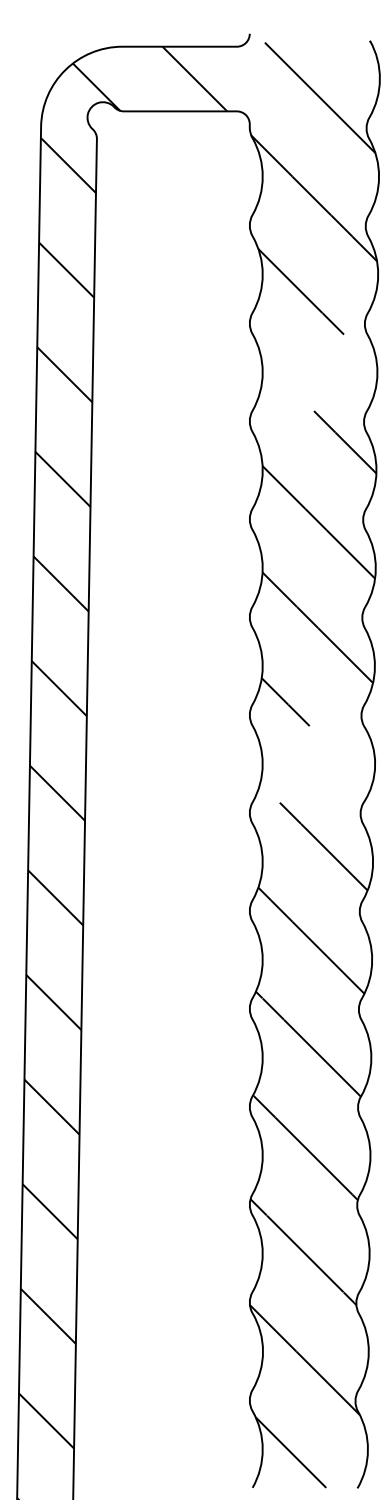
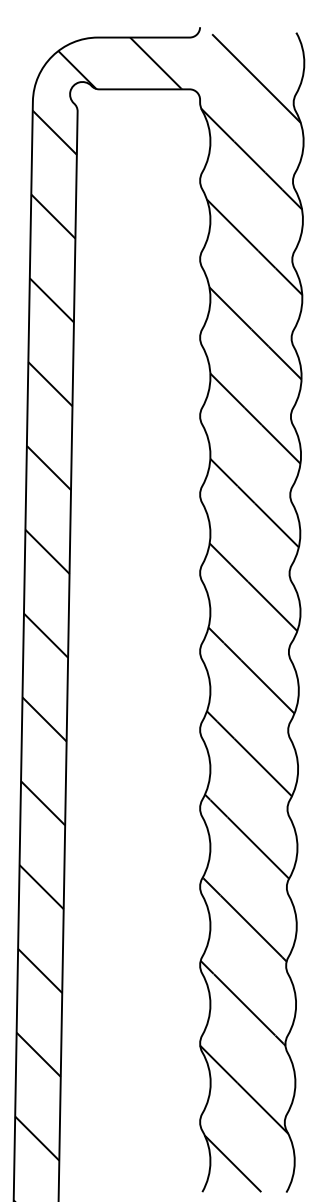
hatch: (318, 372) -> (255, 298), added
hatch: (315, 764) -> (252, 612), added

